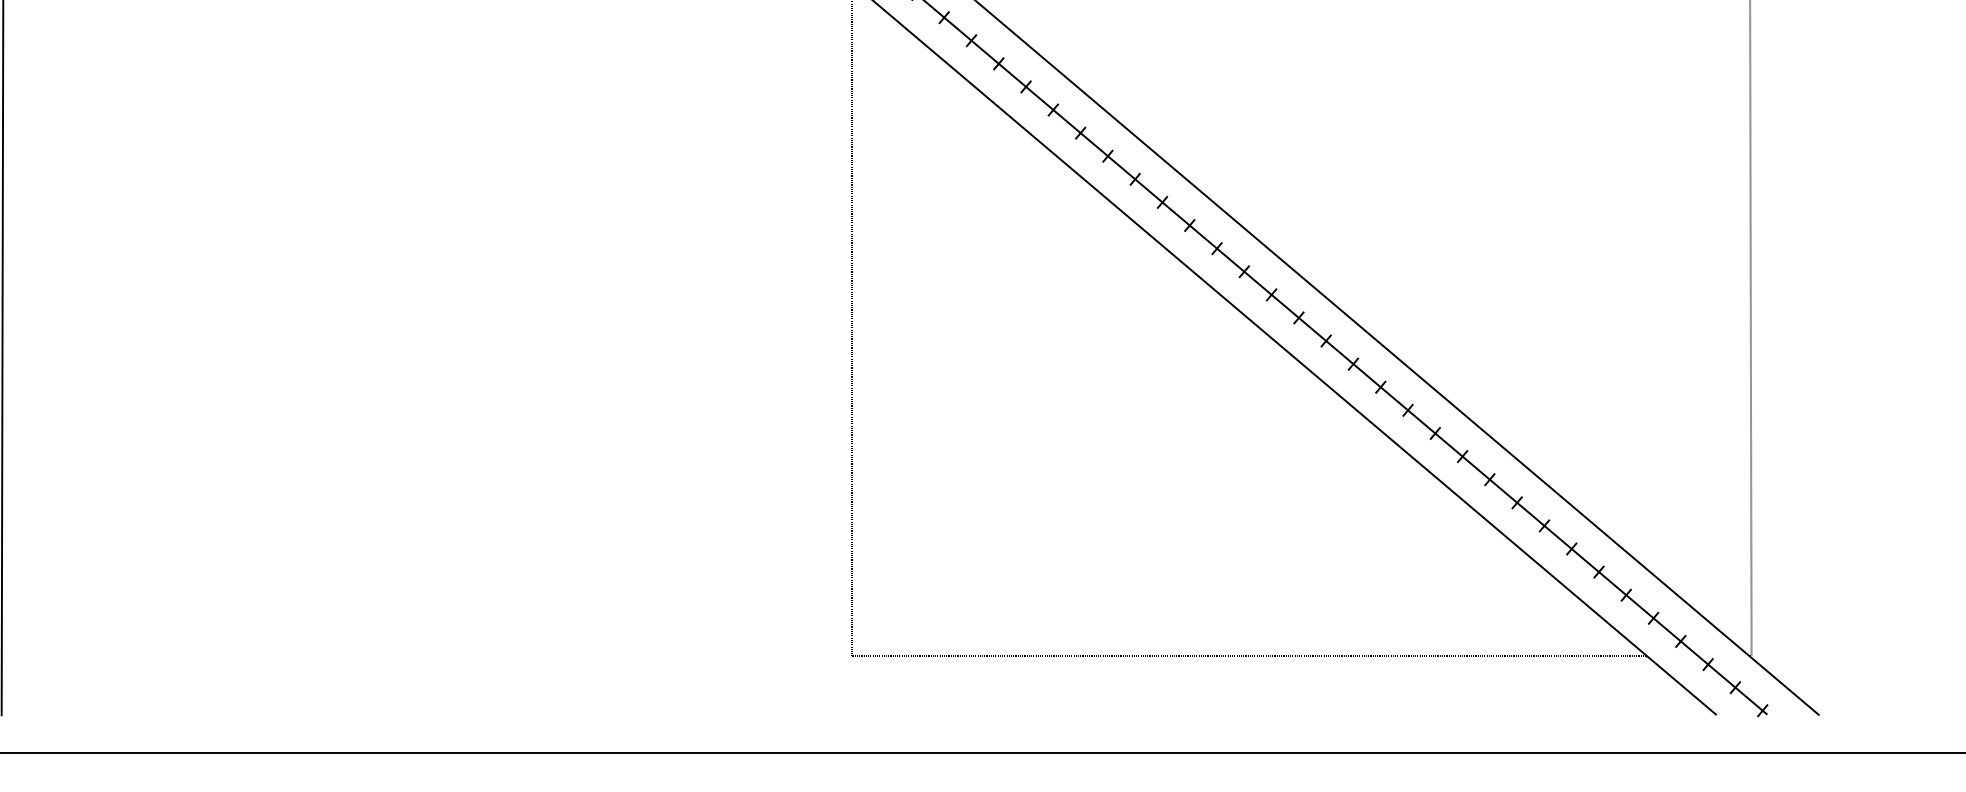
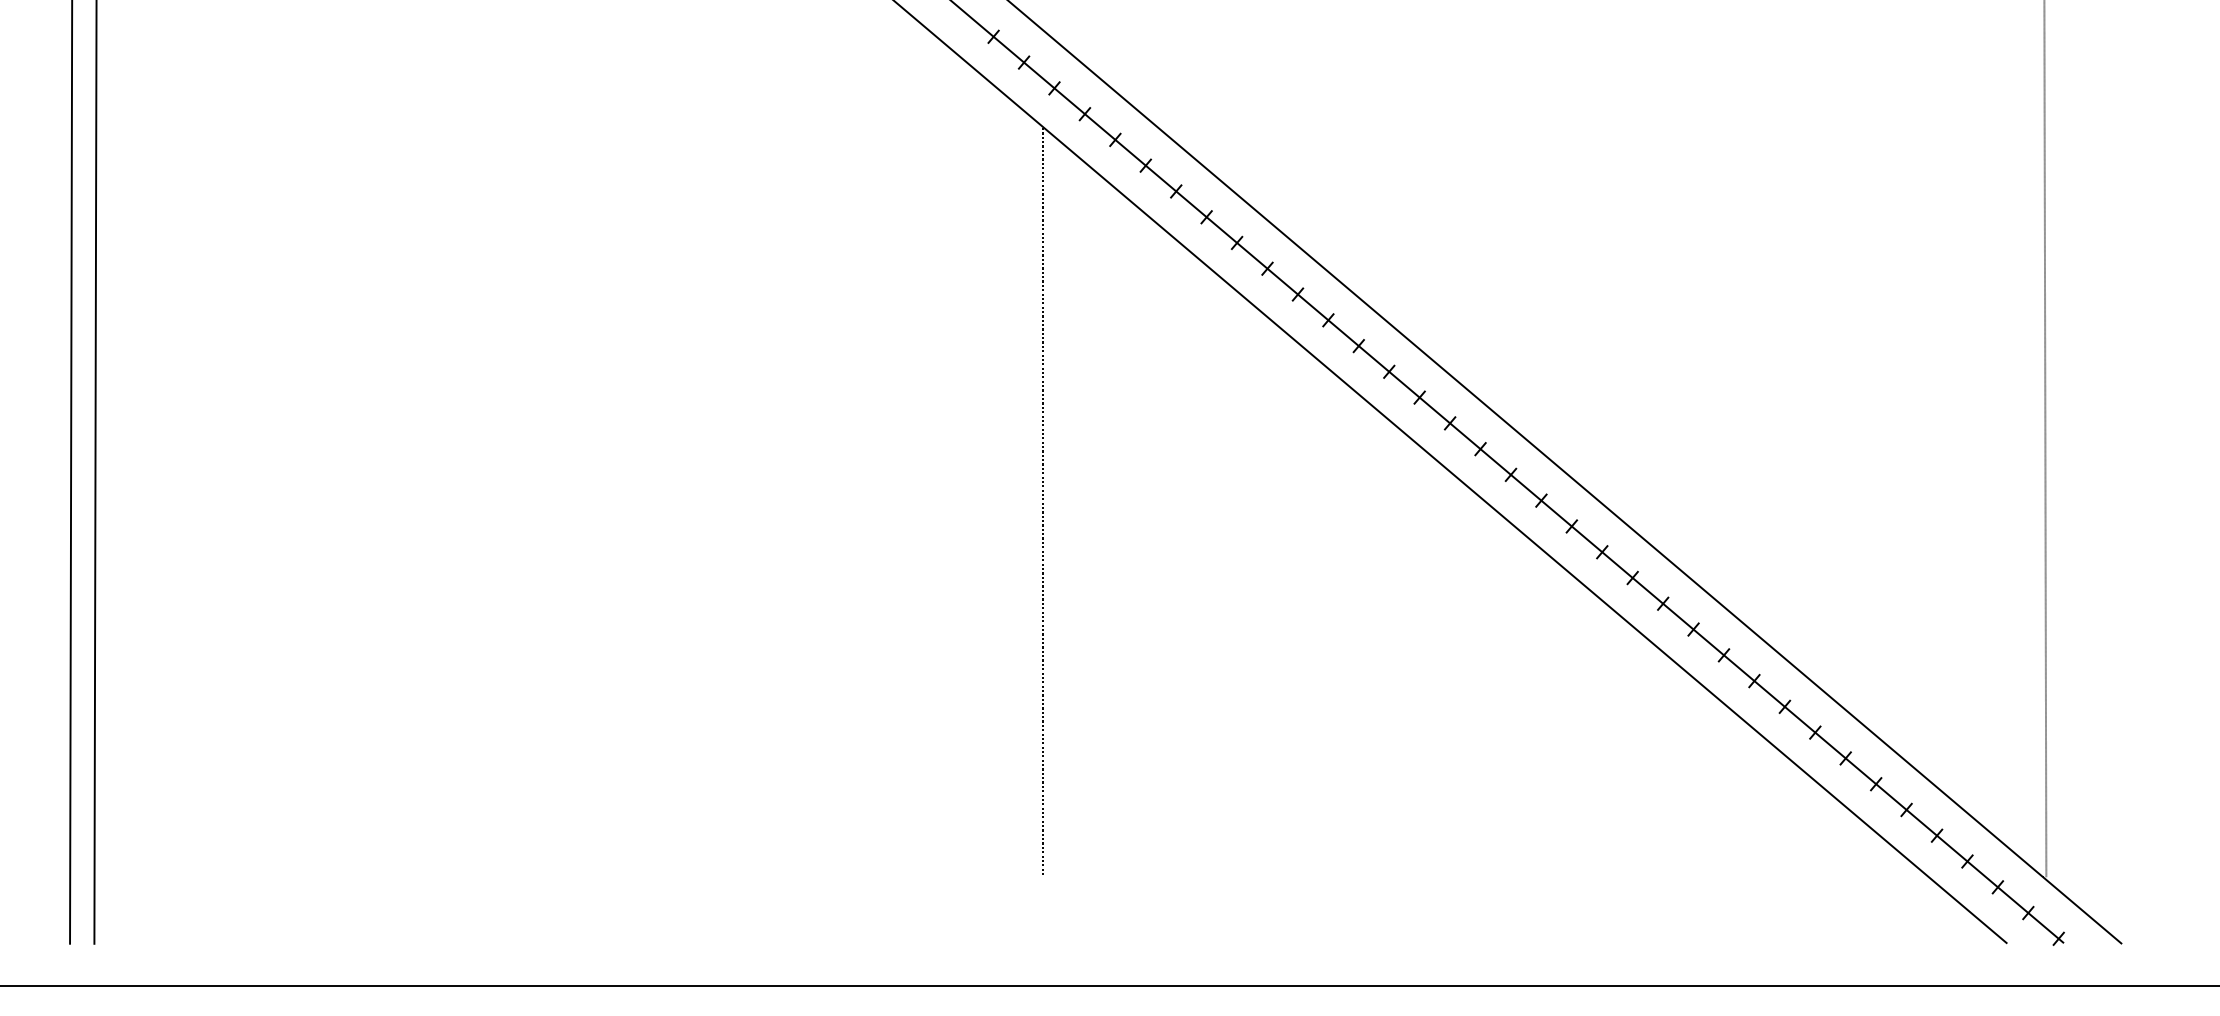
line: (1248, 655) -> (1485, 877), removed

